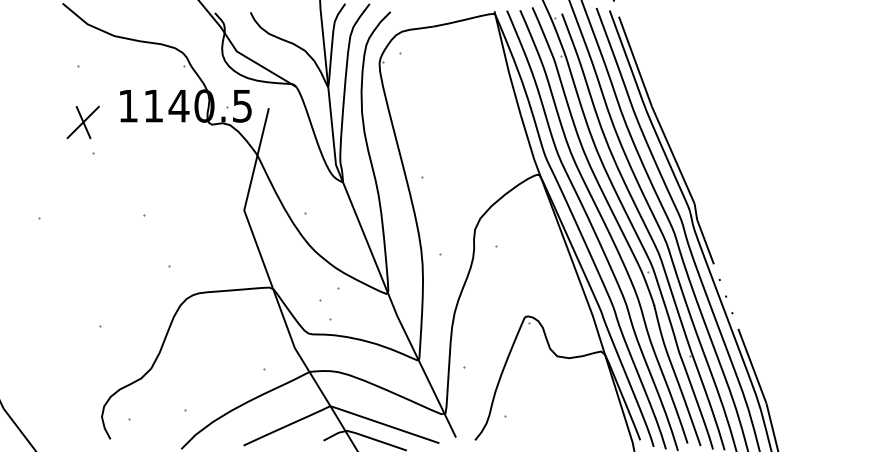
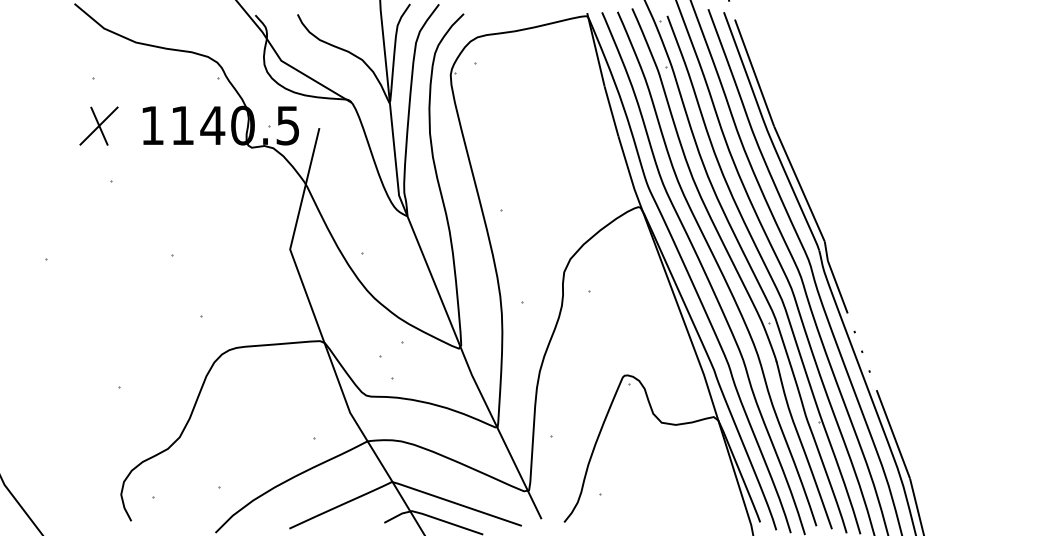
part: (82, 121) -> (98, 125), moved

